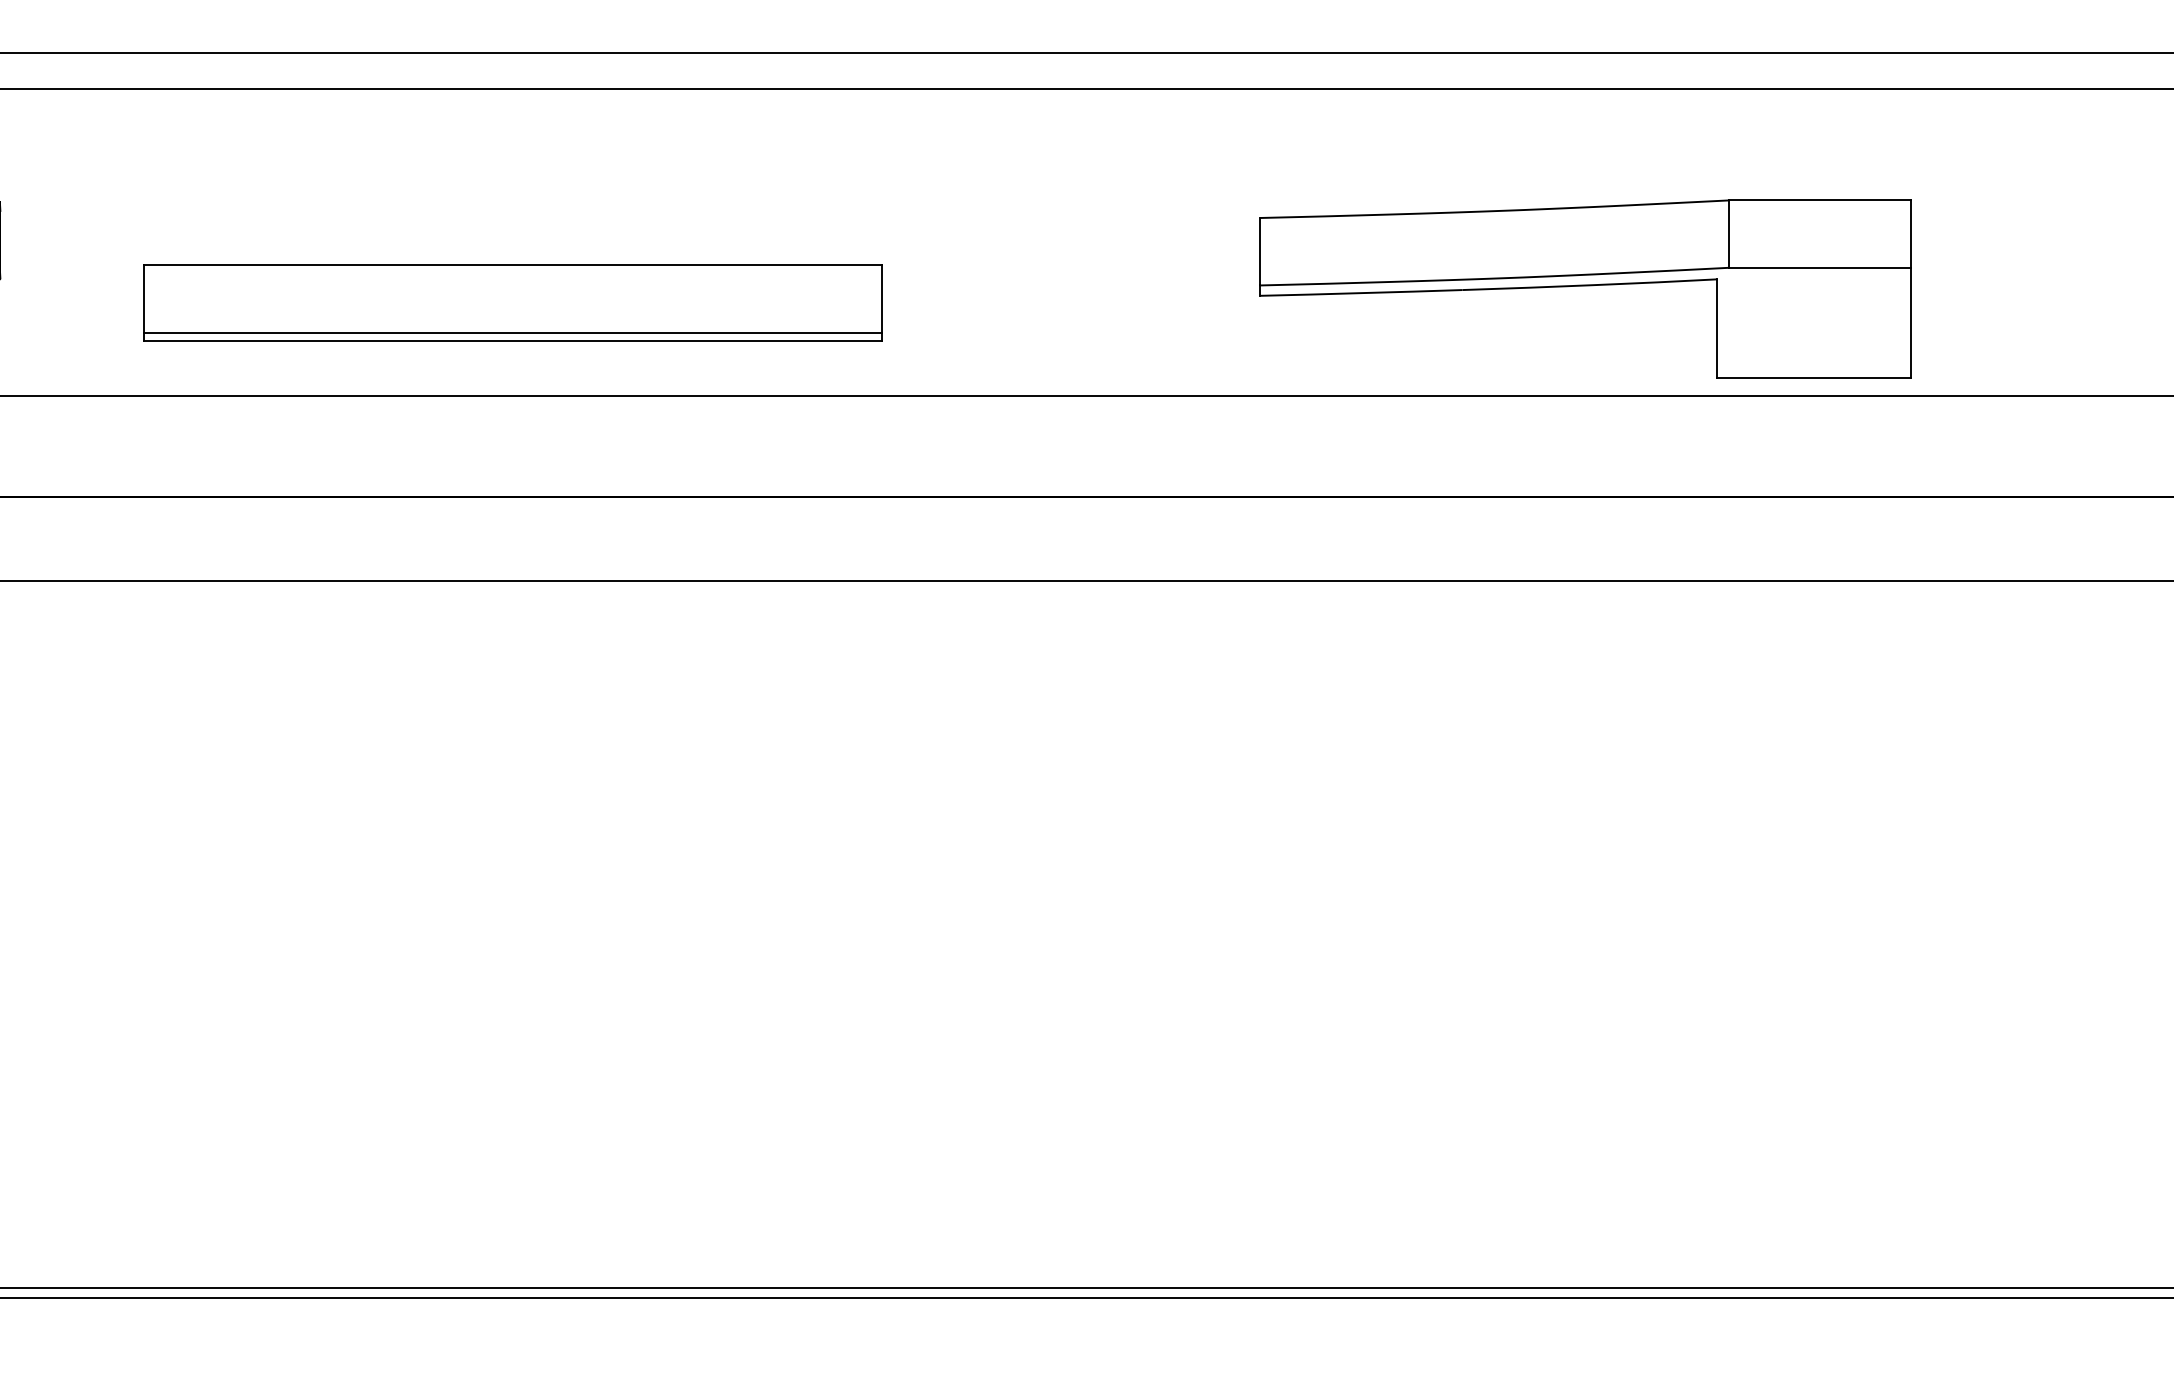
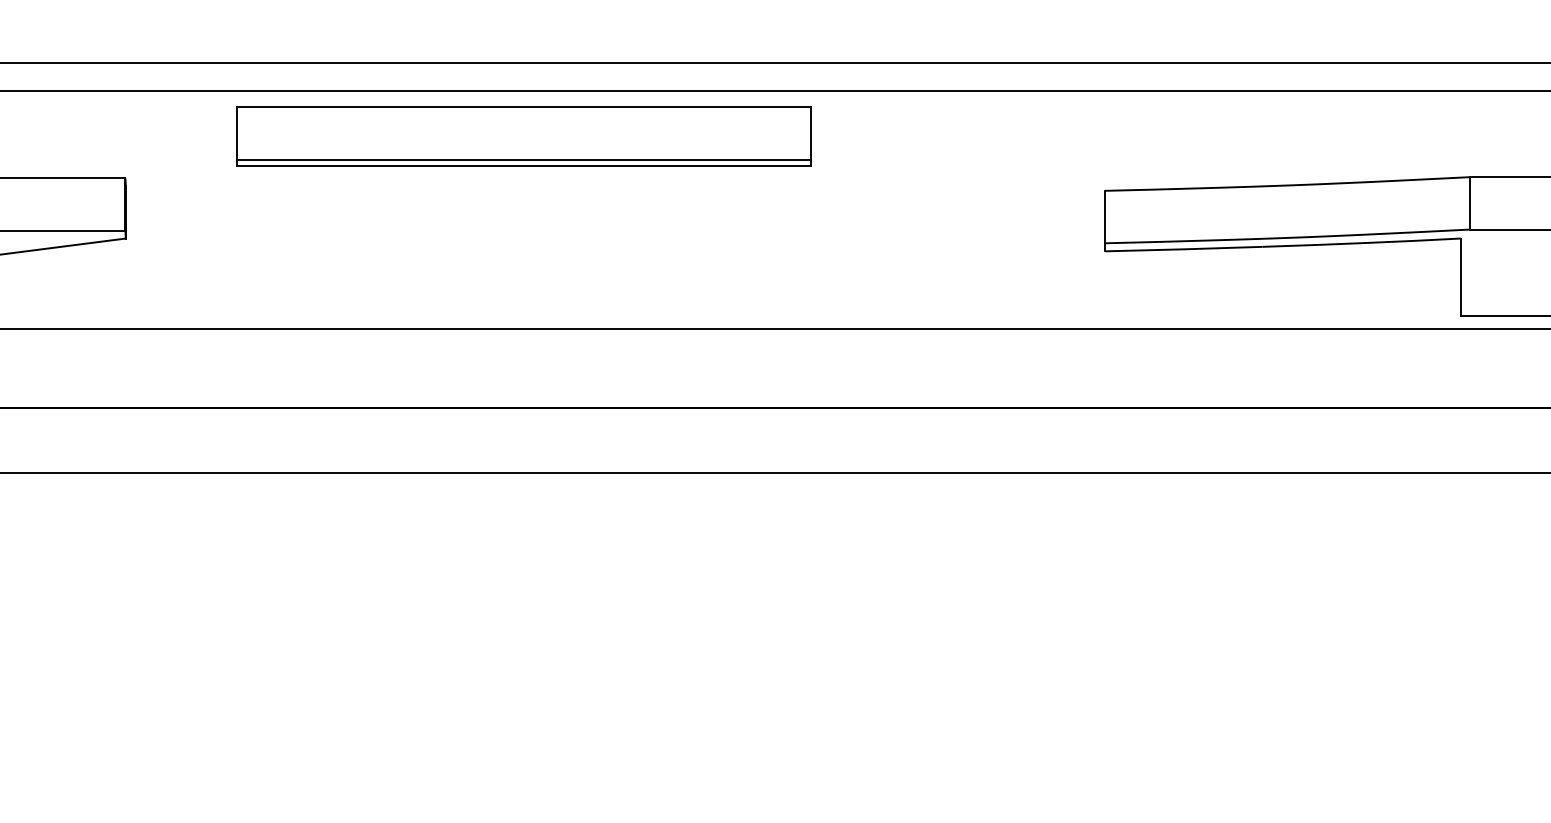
part: (512, 302) -> (523, 136), moved

